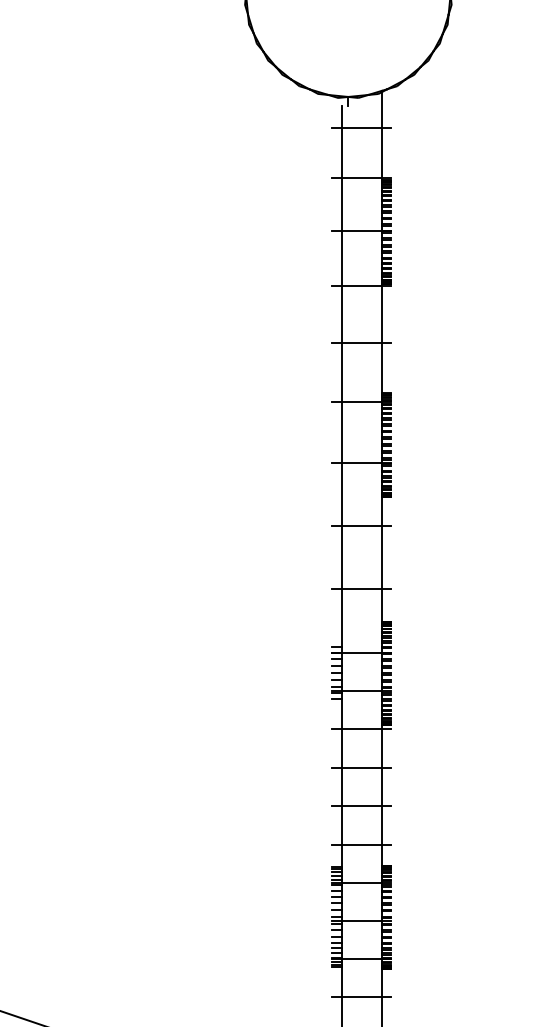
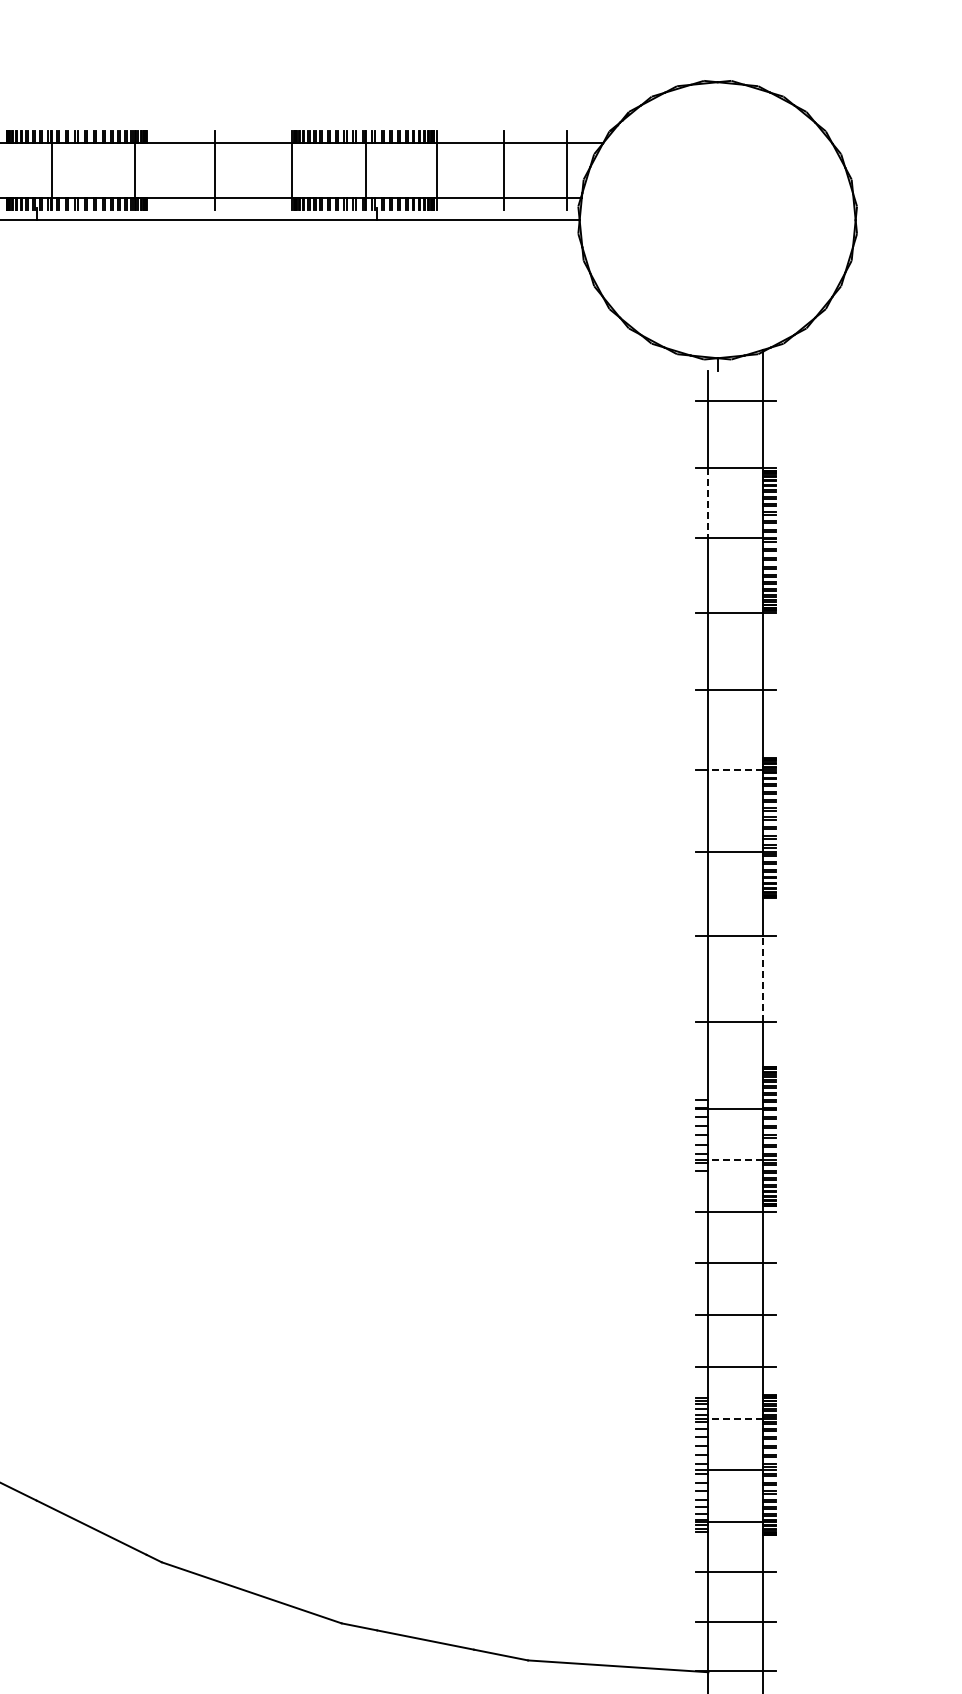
line: (341, 204) -> (708, 503), solid -> dashed
line: (361, 402) -> (735, 770), solid -> dashed
line: (381, 557) -> (762, 979), solid -> dashed
line: (361, 691) -> (735, 1160), solid -> dashed
line: (361, 882) -> (735, 1418), solid -> dashed

